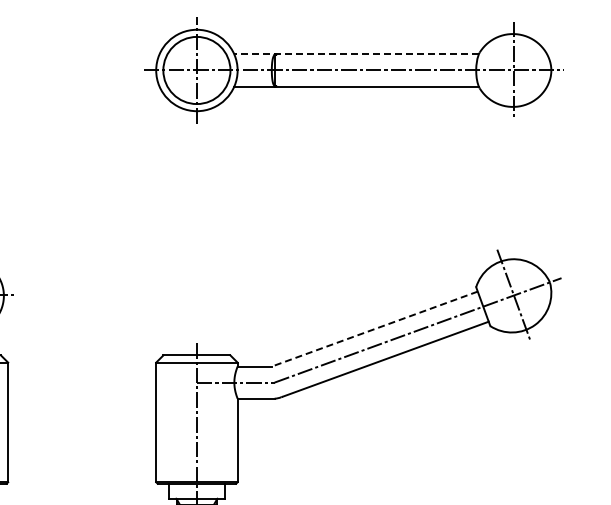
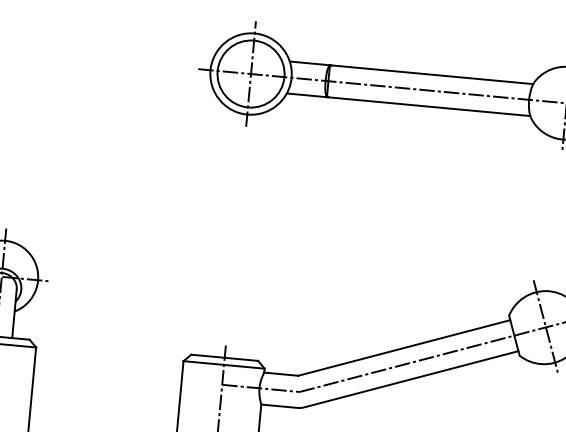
line: (356, 54) -> (411, 72), dashed -> solid
line: (374, 329) -> (403, 348), dashed -> solid

